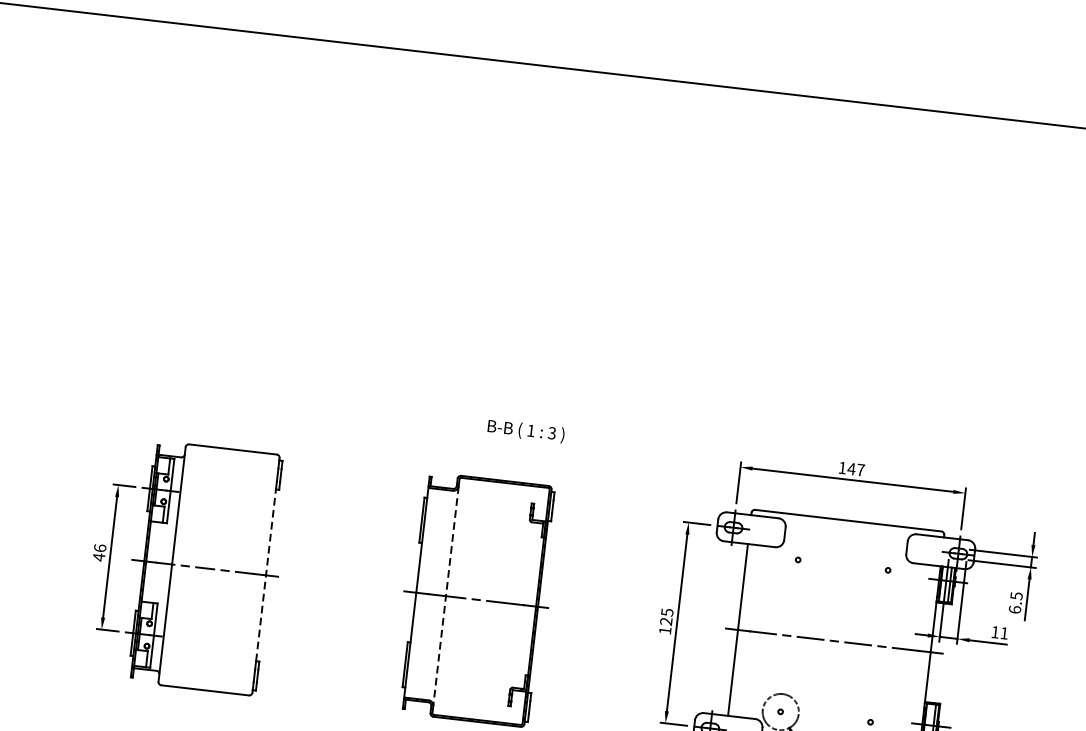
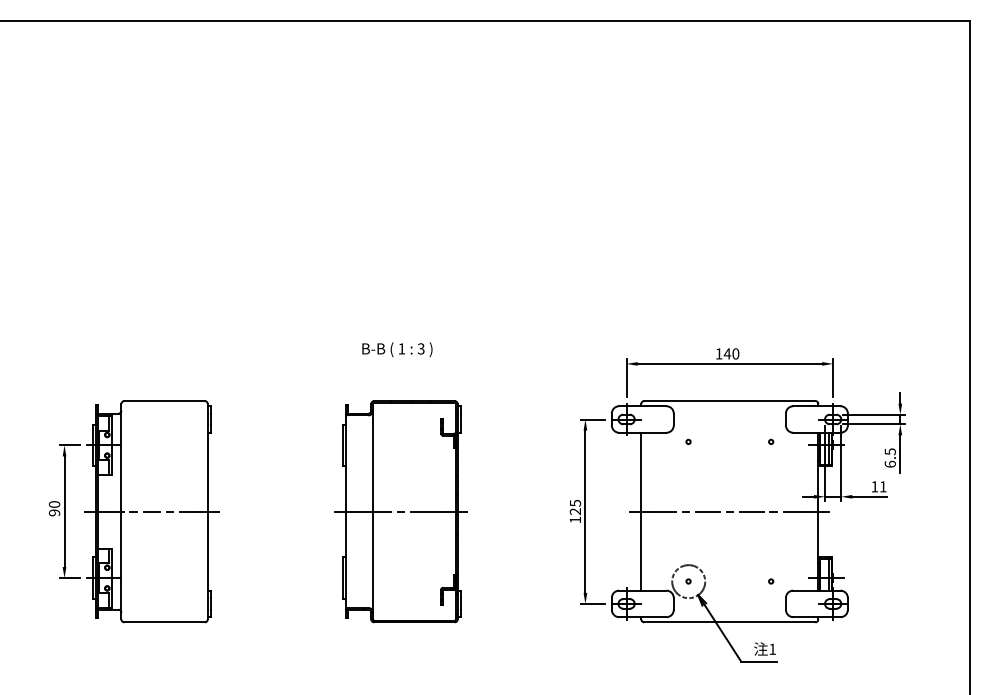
text: (526, 430) -> (397, 349), moved
text: (860, 469) -> (735, 353), 147 -> 140
text: (99, 552) -> (54, 508), 46 -> 90
line: (265, 575) -> (207, 511), dashed -> solid
line: (446, 596) -> (373, 511), dashed -> solid

